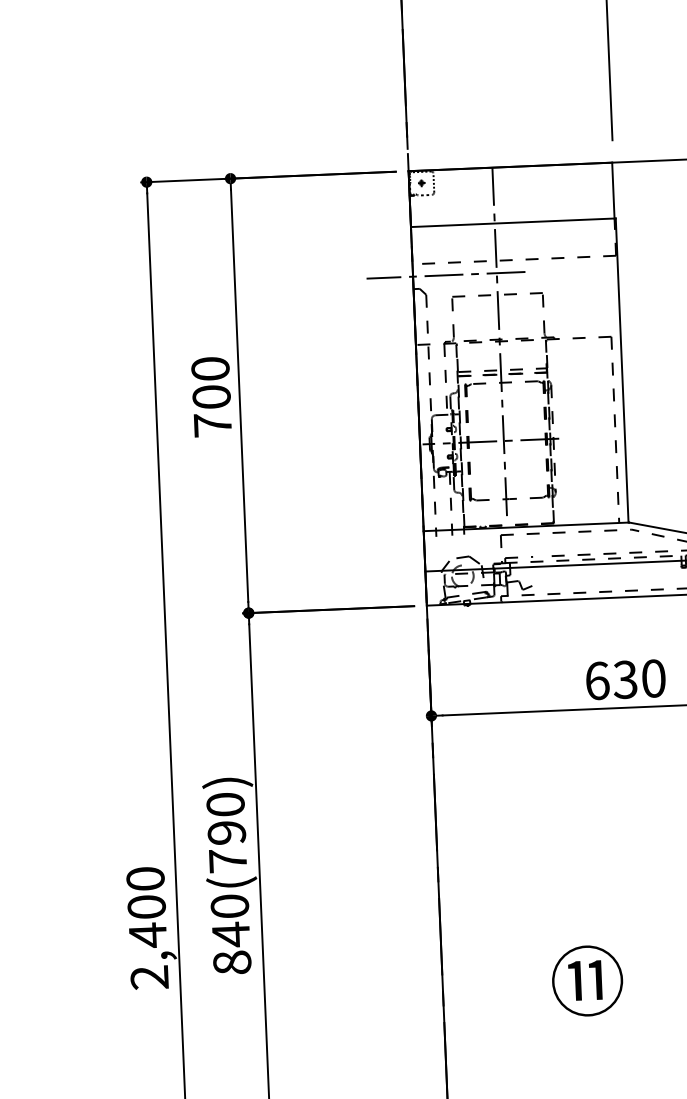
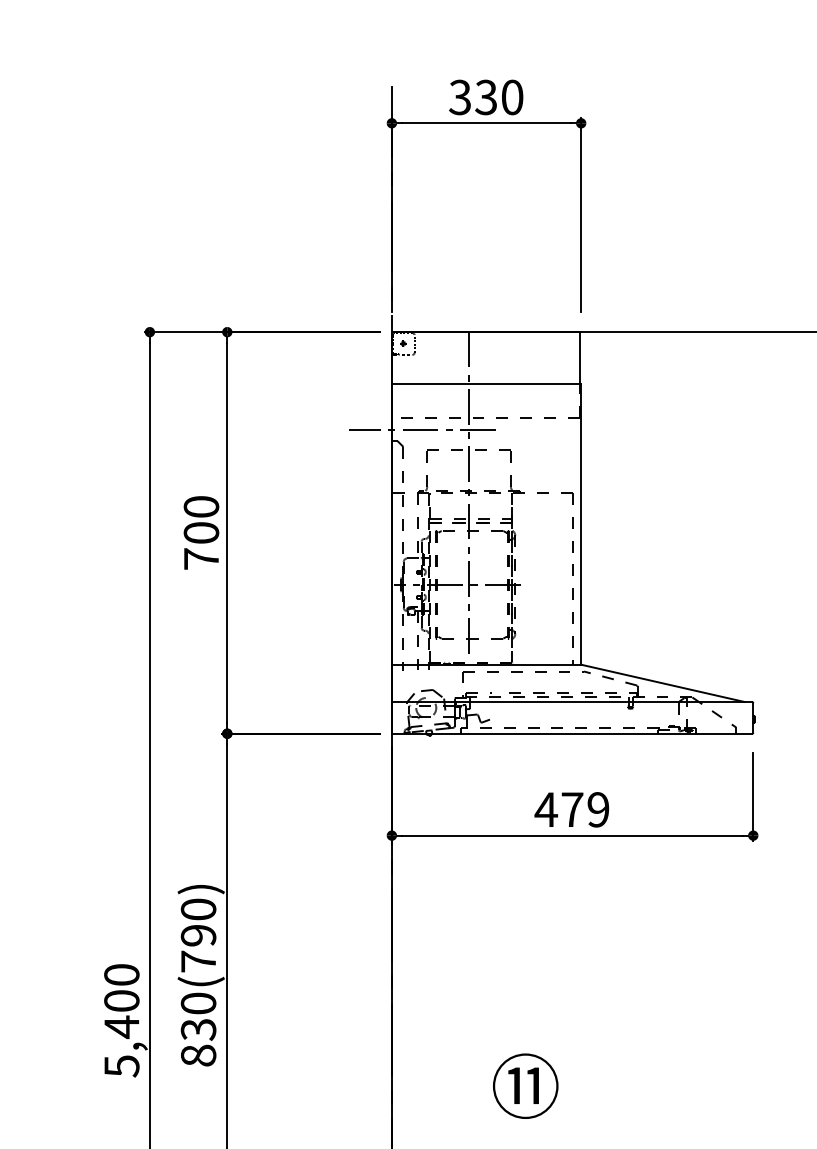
text: (624, 679) -> (571, 809), 630 -> 479
text: (230, 934) -> (198, 1029), 840(790) -> 830(790)
text: (149, 977) -> (121, 1066), 2,400 -> 5,400

